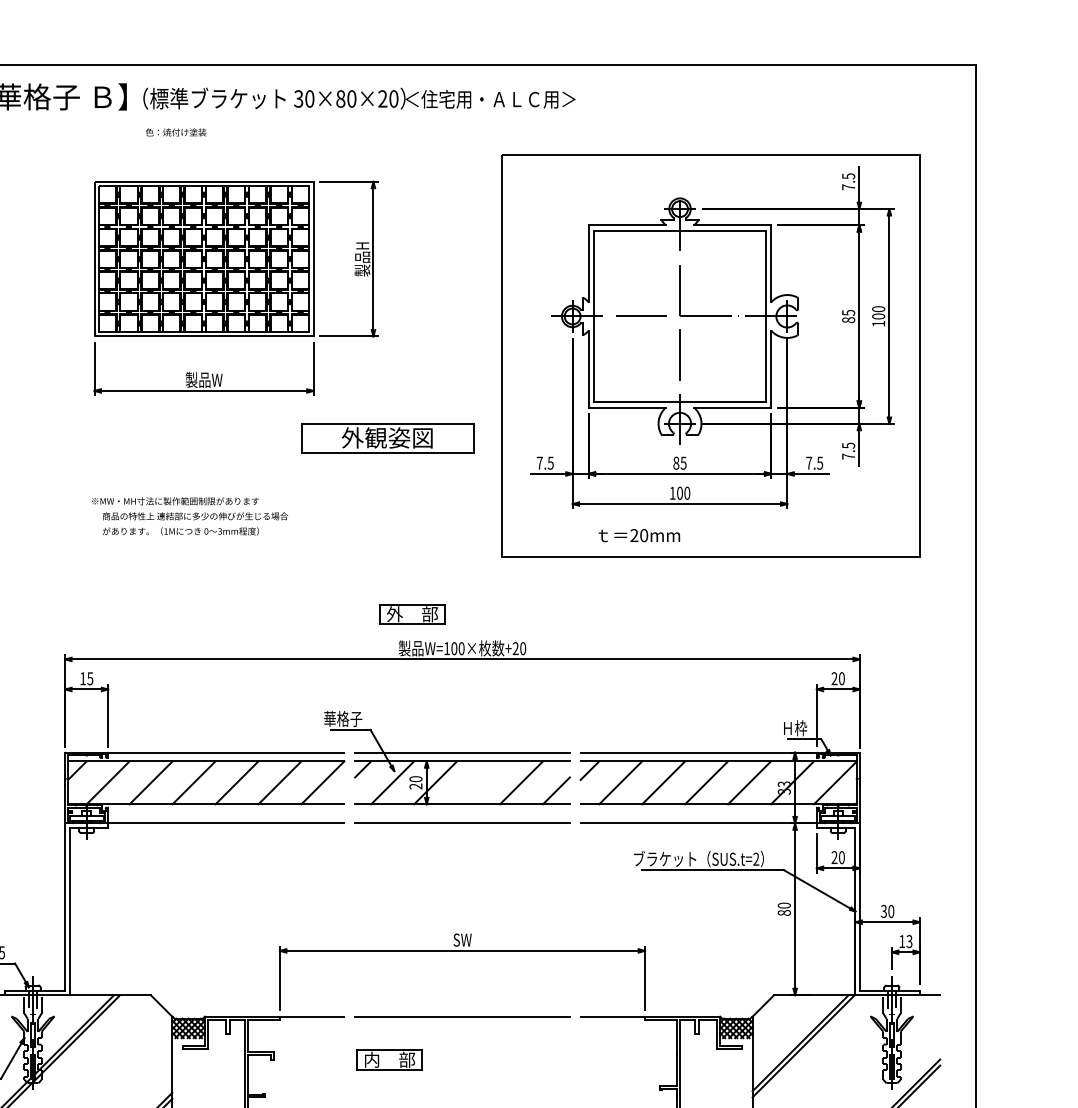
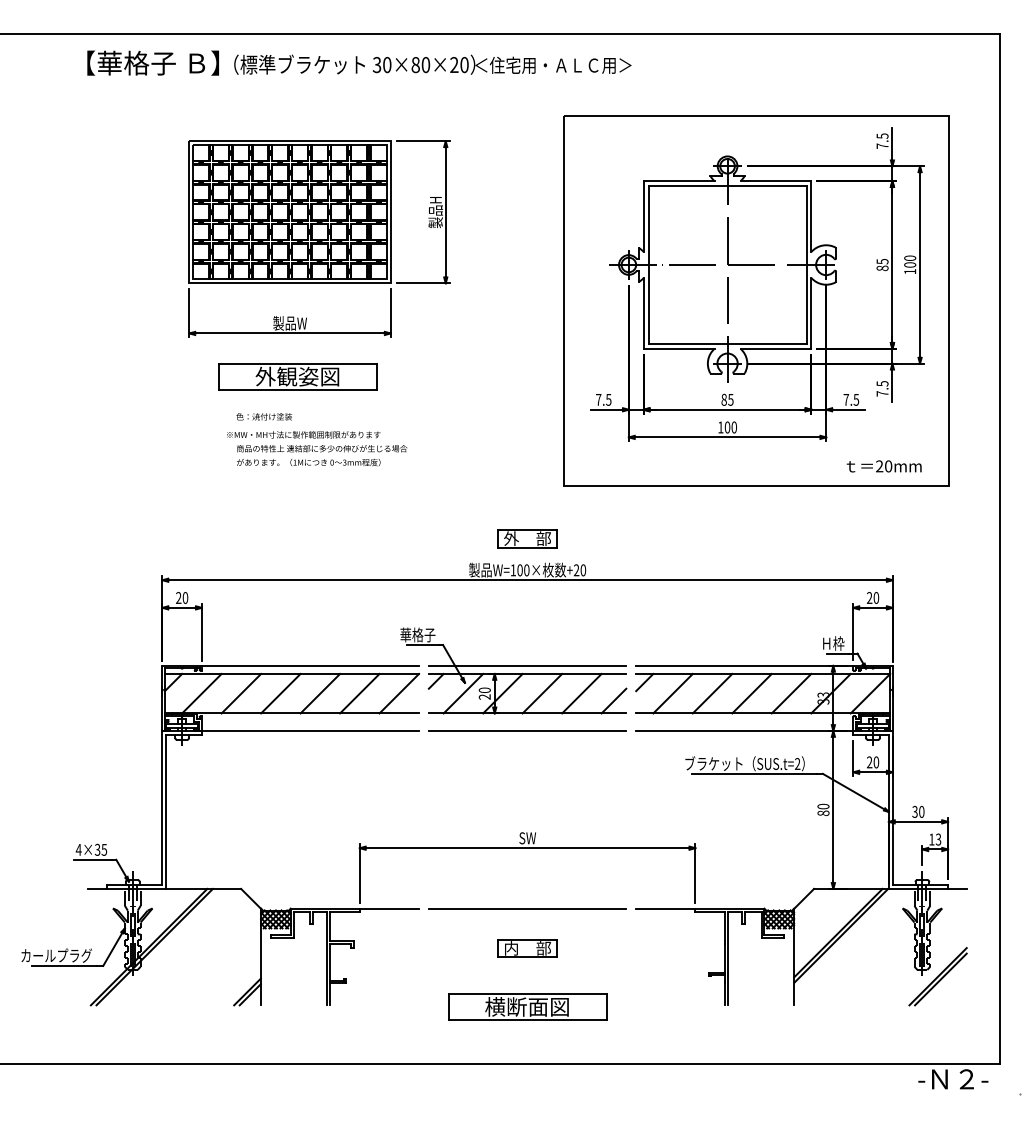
text: (175, 132) -> (263, 416), moved
part: (387, 437) -> (297, 376), moved
text: (190, 516) -> (317, 448), moved
text: (638, 535) -> (883, 466), moved
part: (412, 614) -> (527, 538), moved
text: (87, 678) -> (182, 597), 15 -> 20
line: (478, 782) -> (542, 693), added
part: (389, 1060) -> (527, 948), moved

